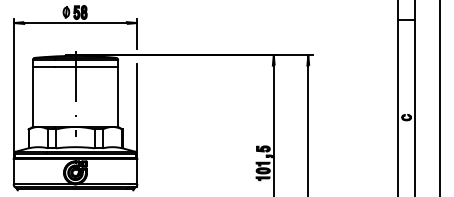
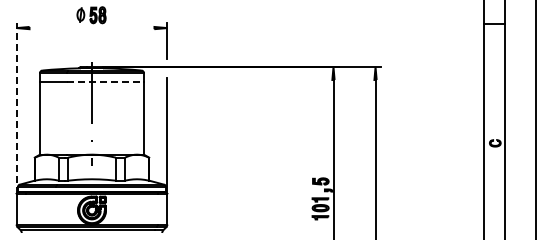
line: (75, 23) -> (91, 28), removed
line: (87, 66) -> (106, 81), solid -> dashed
line: (13, 88) -> (16, 107), solid -> dashed

